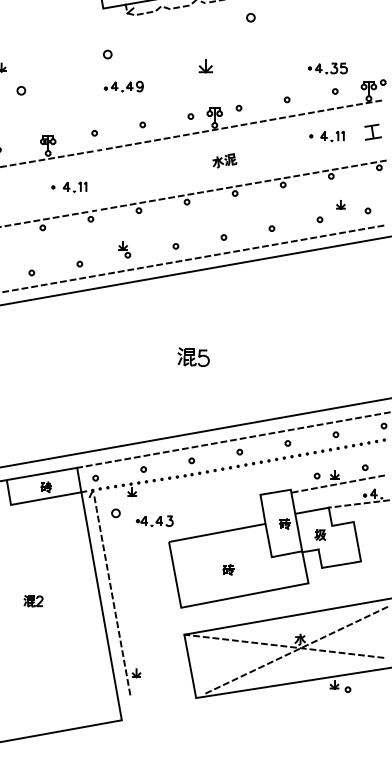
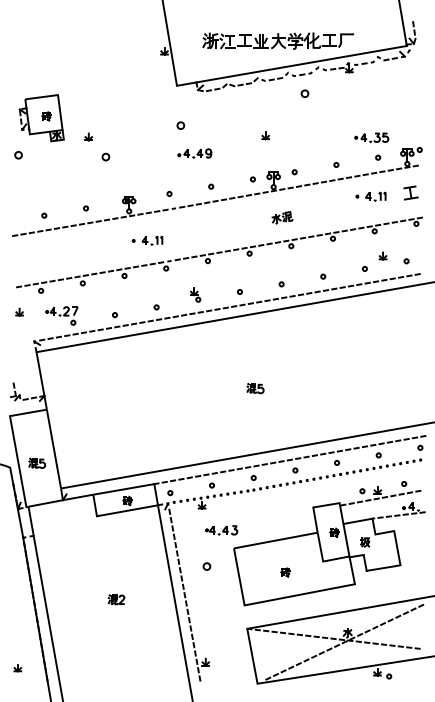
part: (205, 65) -> (265, 135), size x0.62
part: (193, 357) -> (255, 388), size x0.62
circle: (115, 513) -> (206, 566), moved

